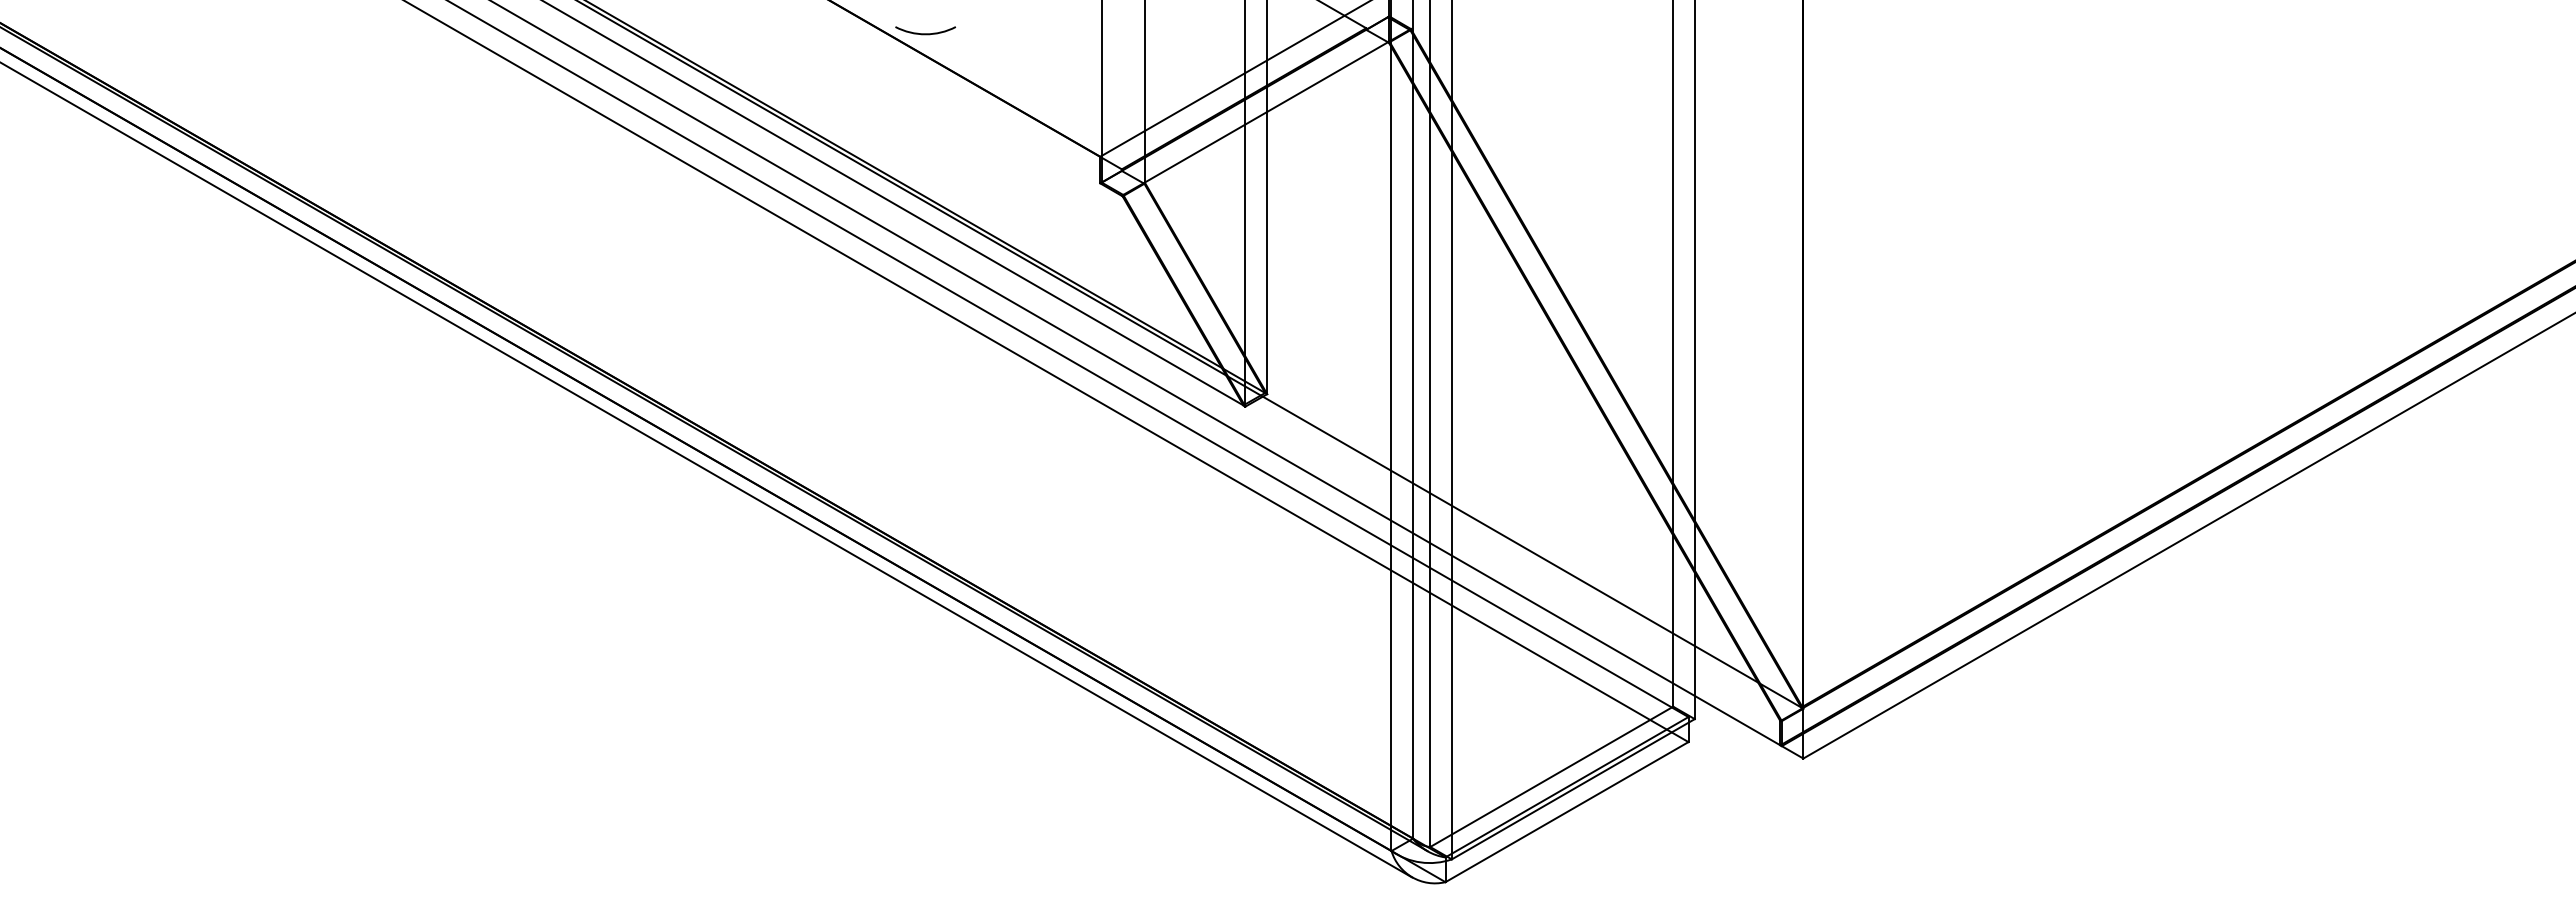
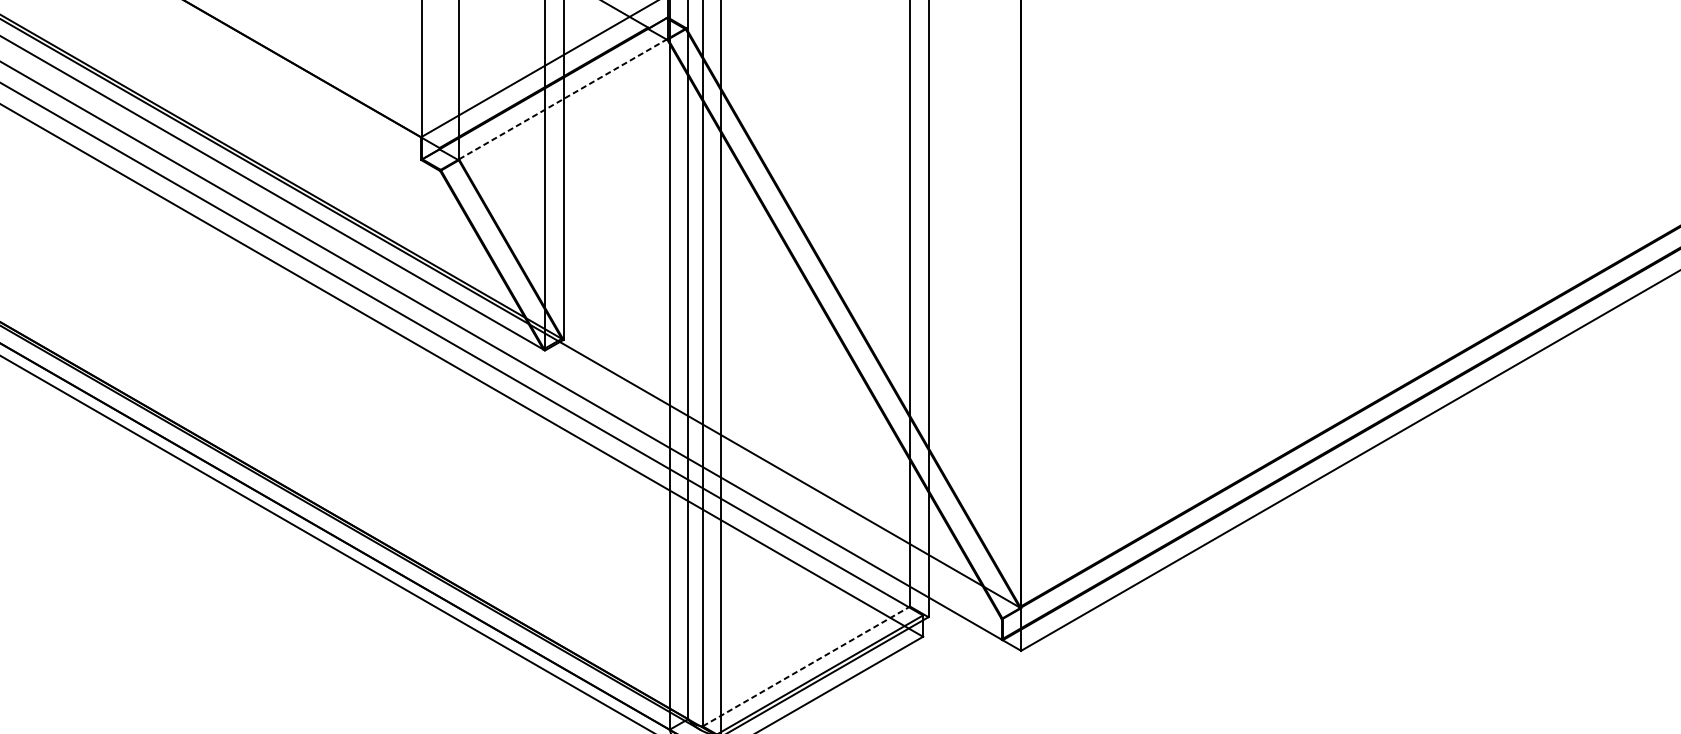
arc: (925, 33) -> (271, 32), removed
line: (1267, 111) -> (563, 98), solid -> dashed
line: (1552, 776) -> (807, 666), solid -> dashed

